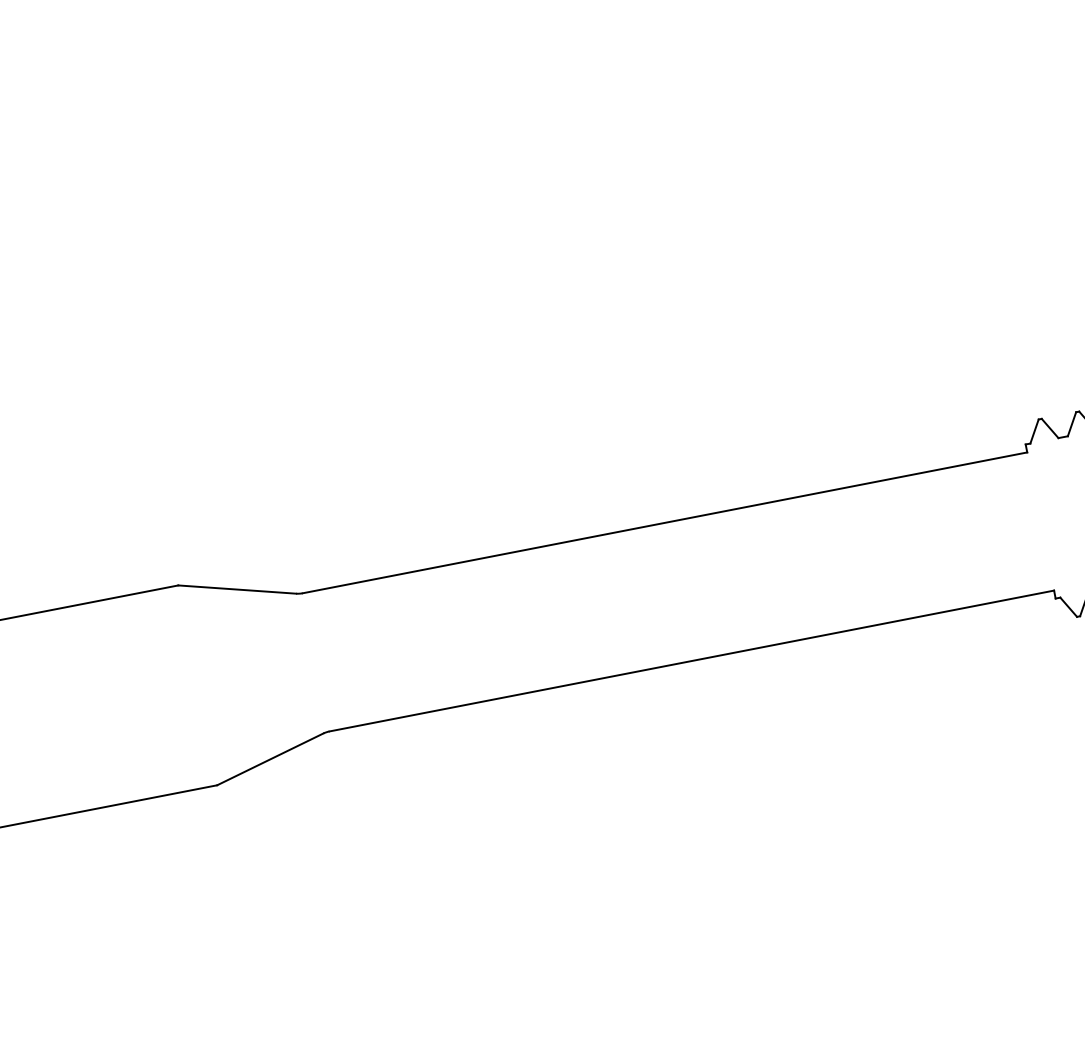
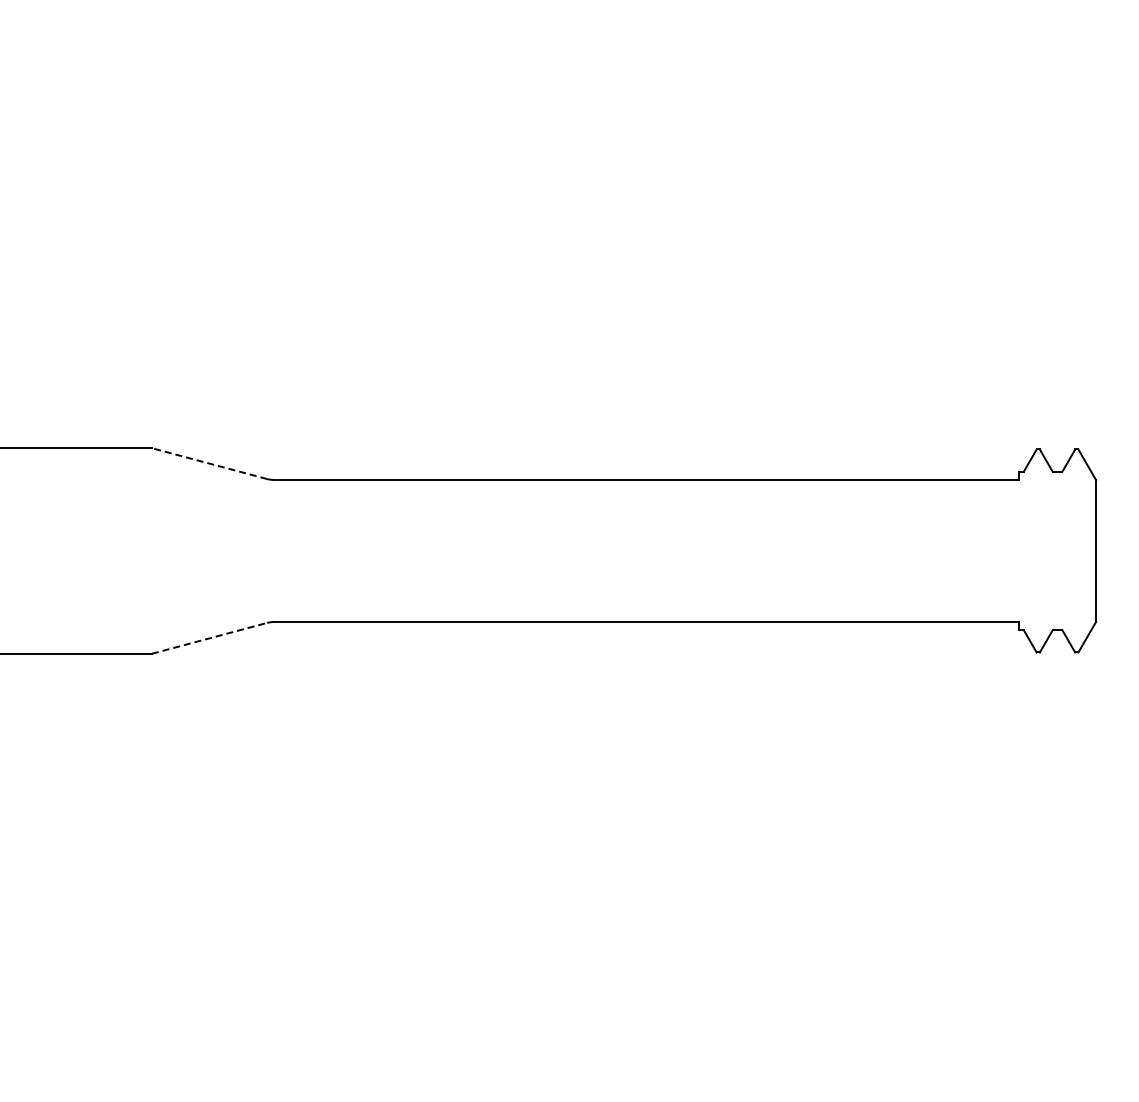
line: (237, 589) -> (209, 463), solid -> dashed
line: (270, 759) -> (209, 638), solid -> dashed

